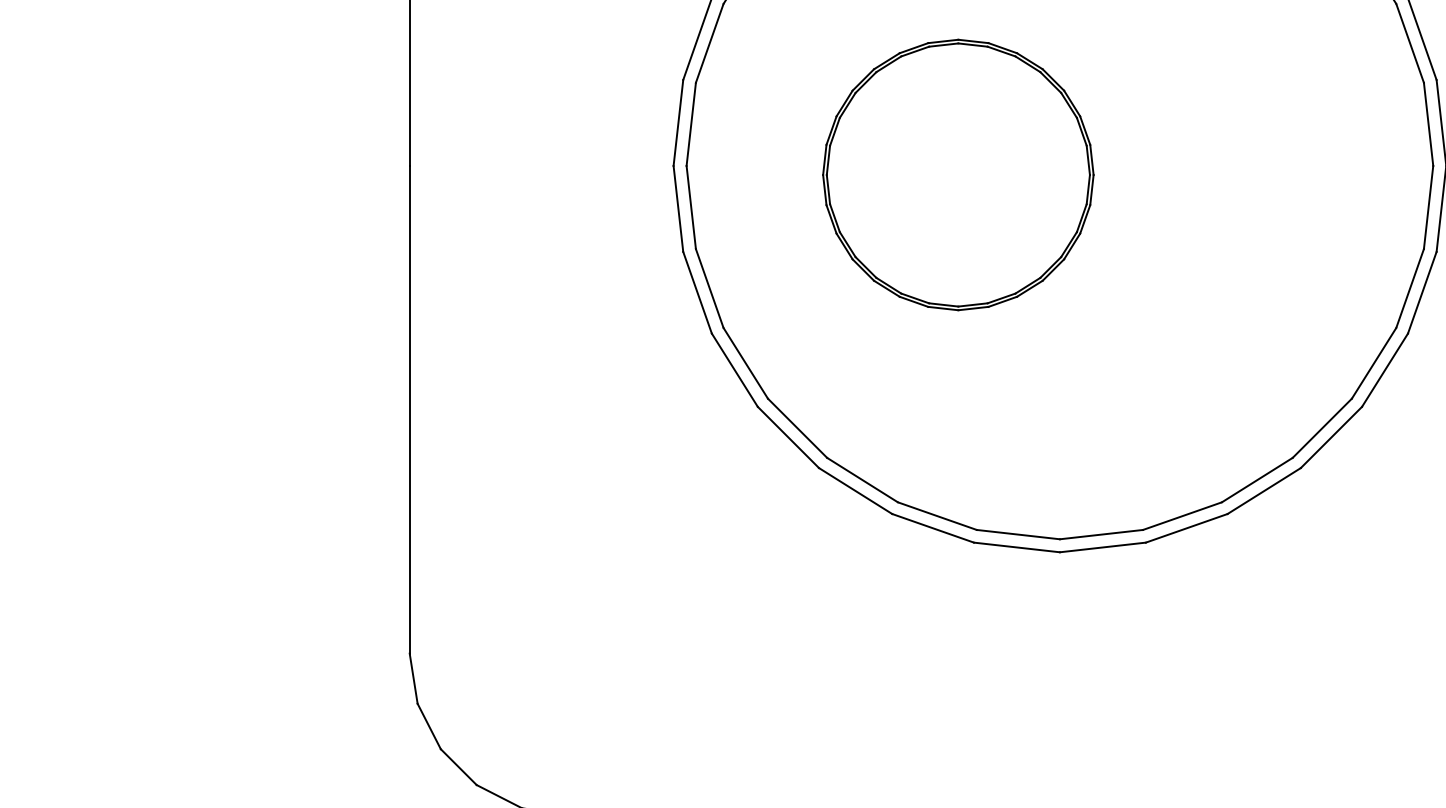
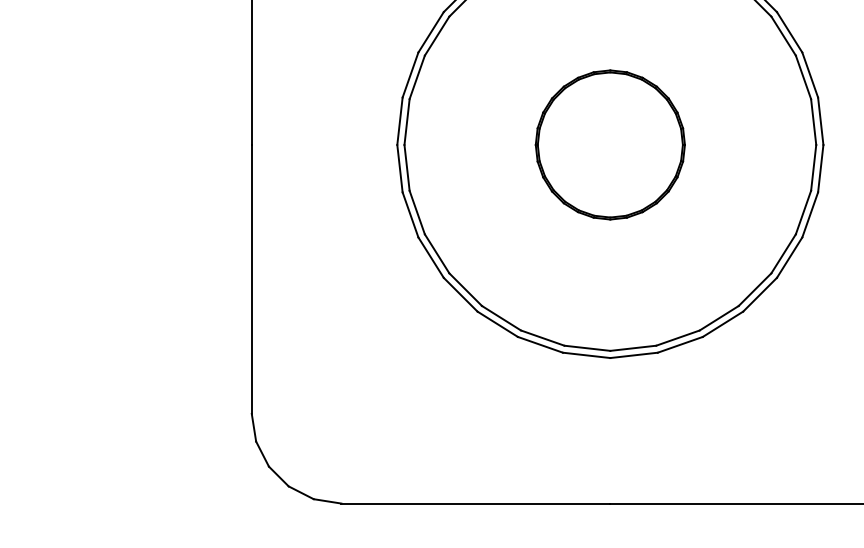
part: (956, 174) -> (609, 144), moved

